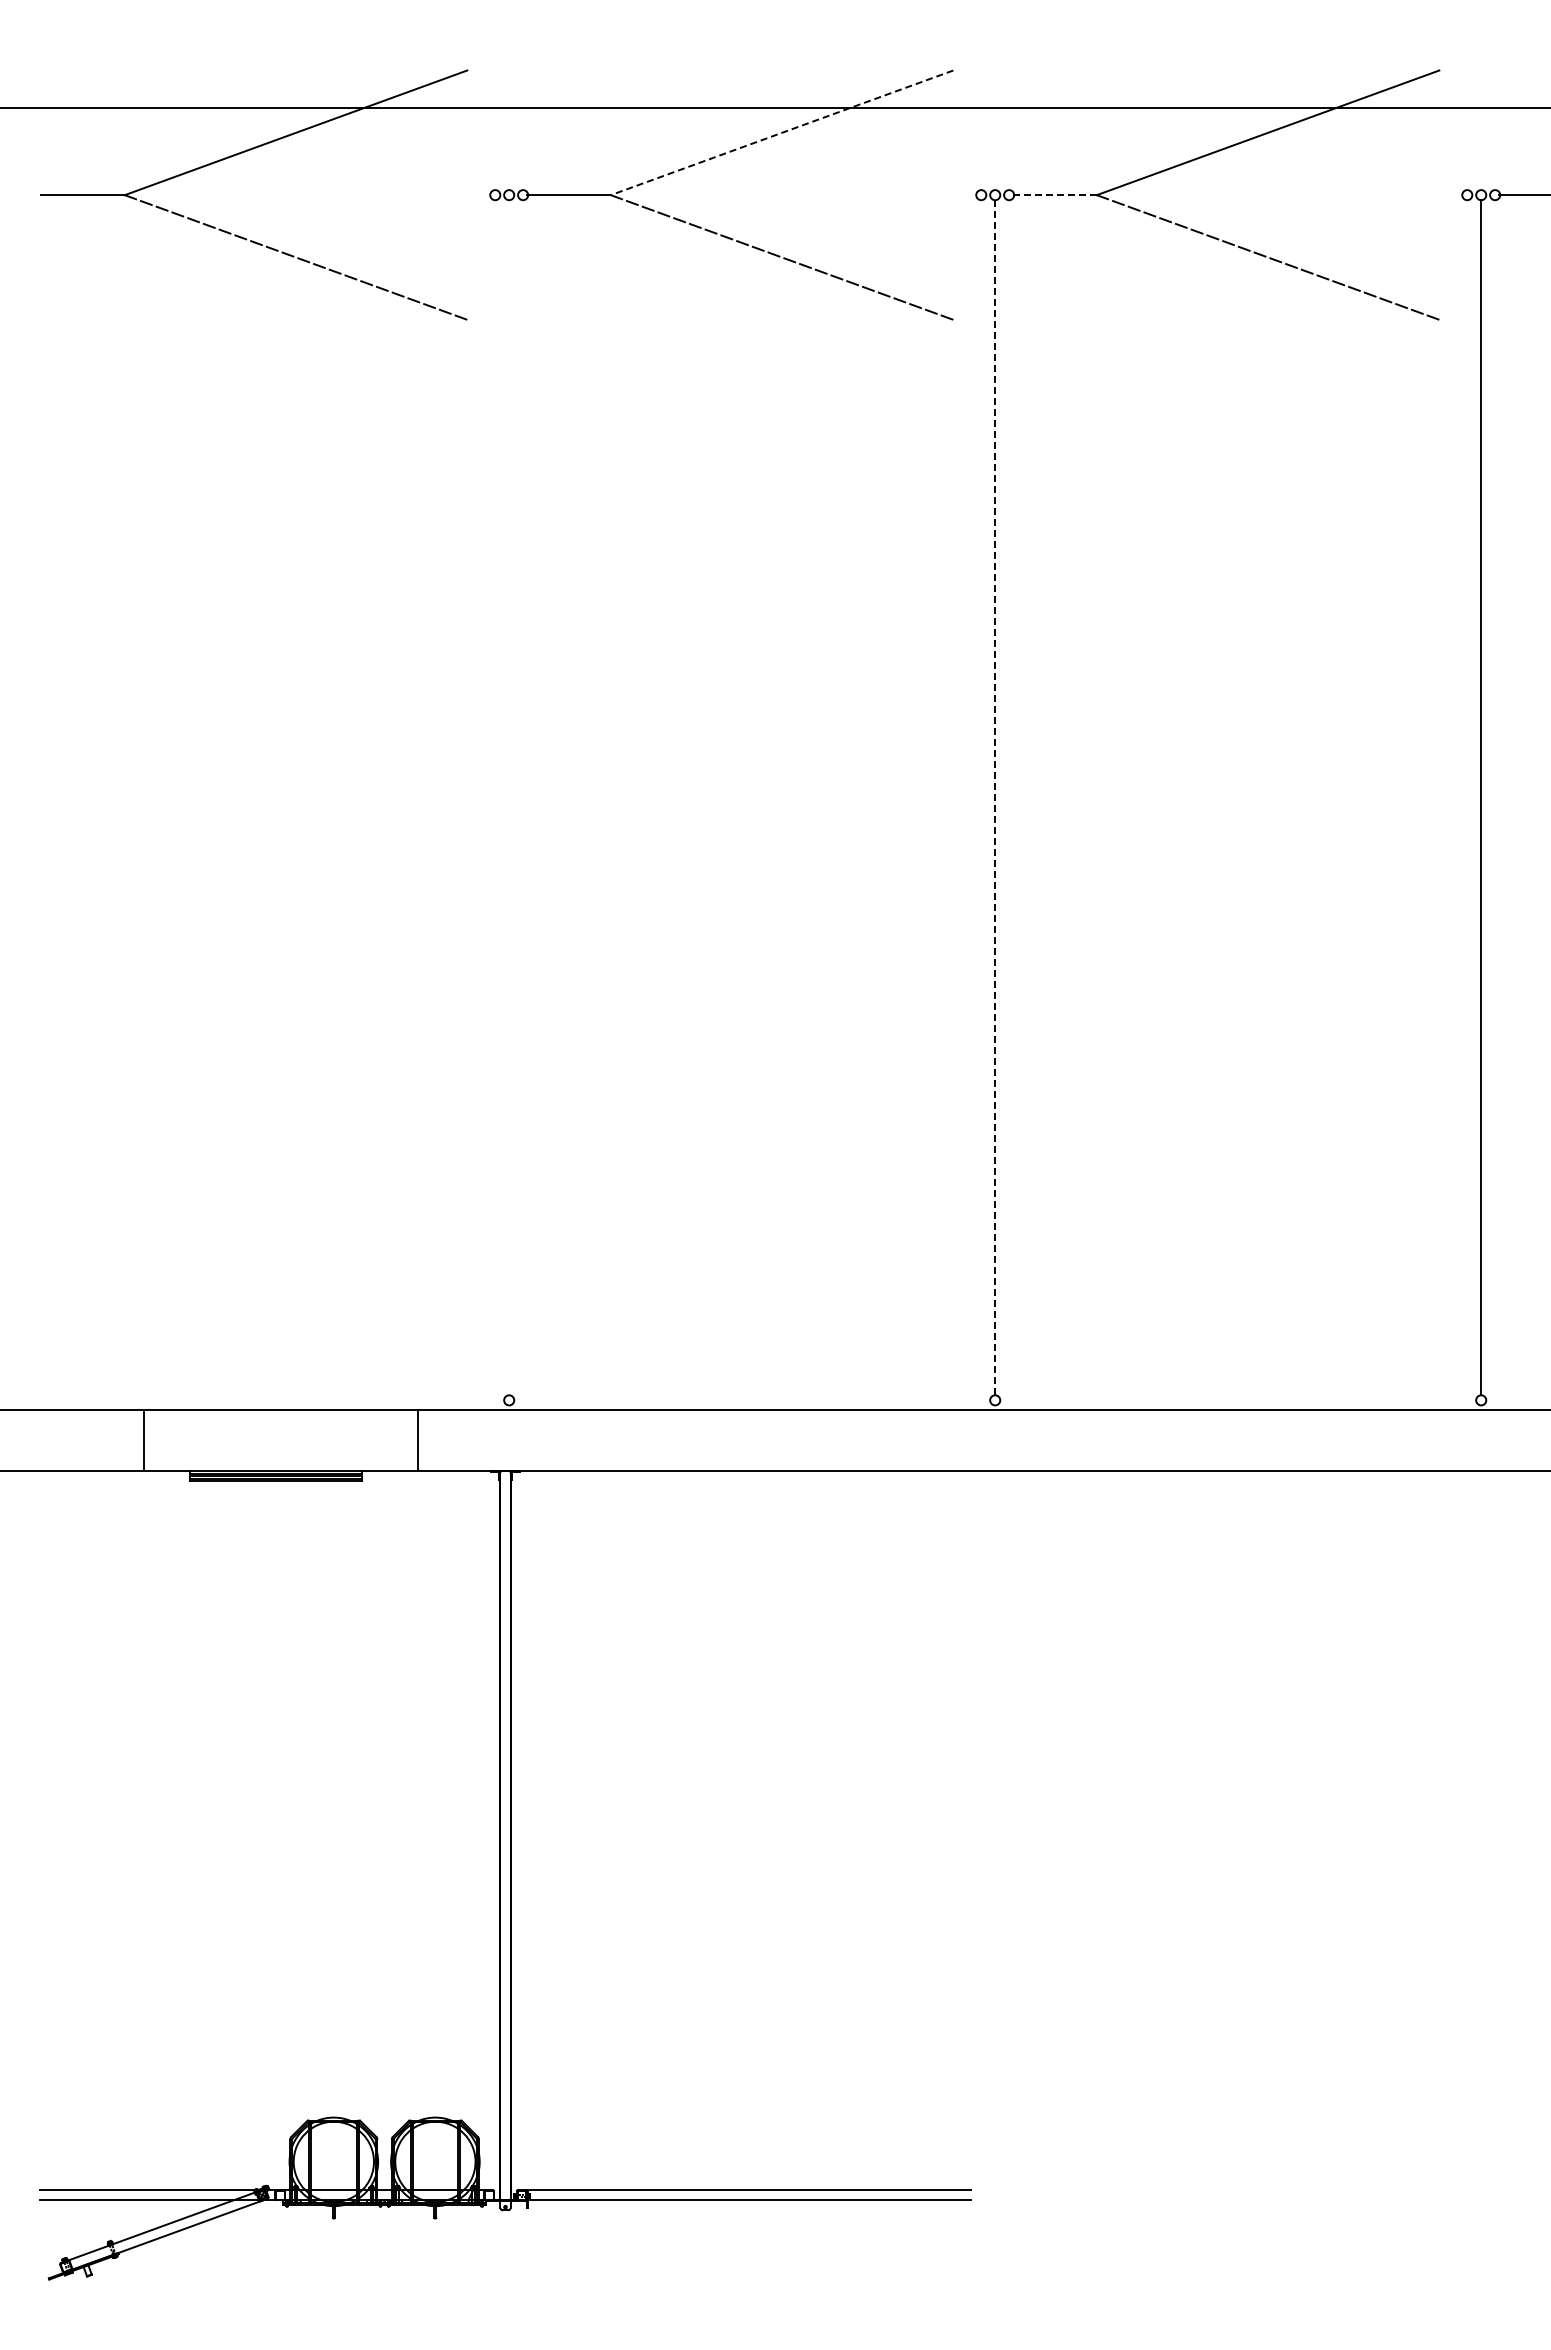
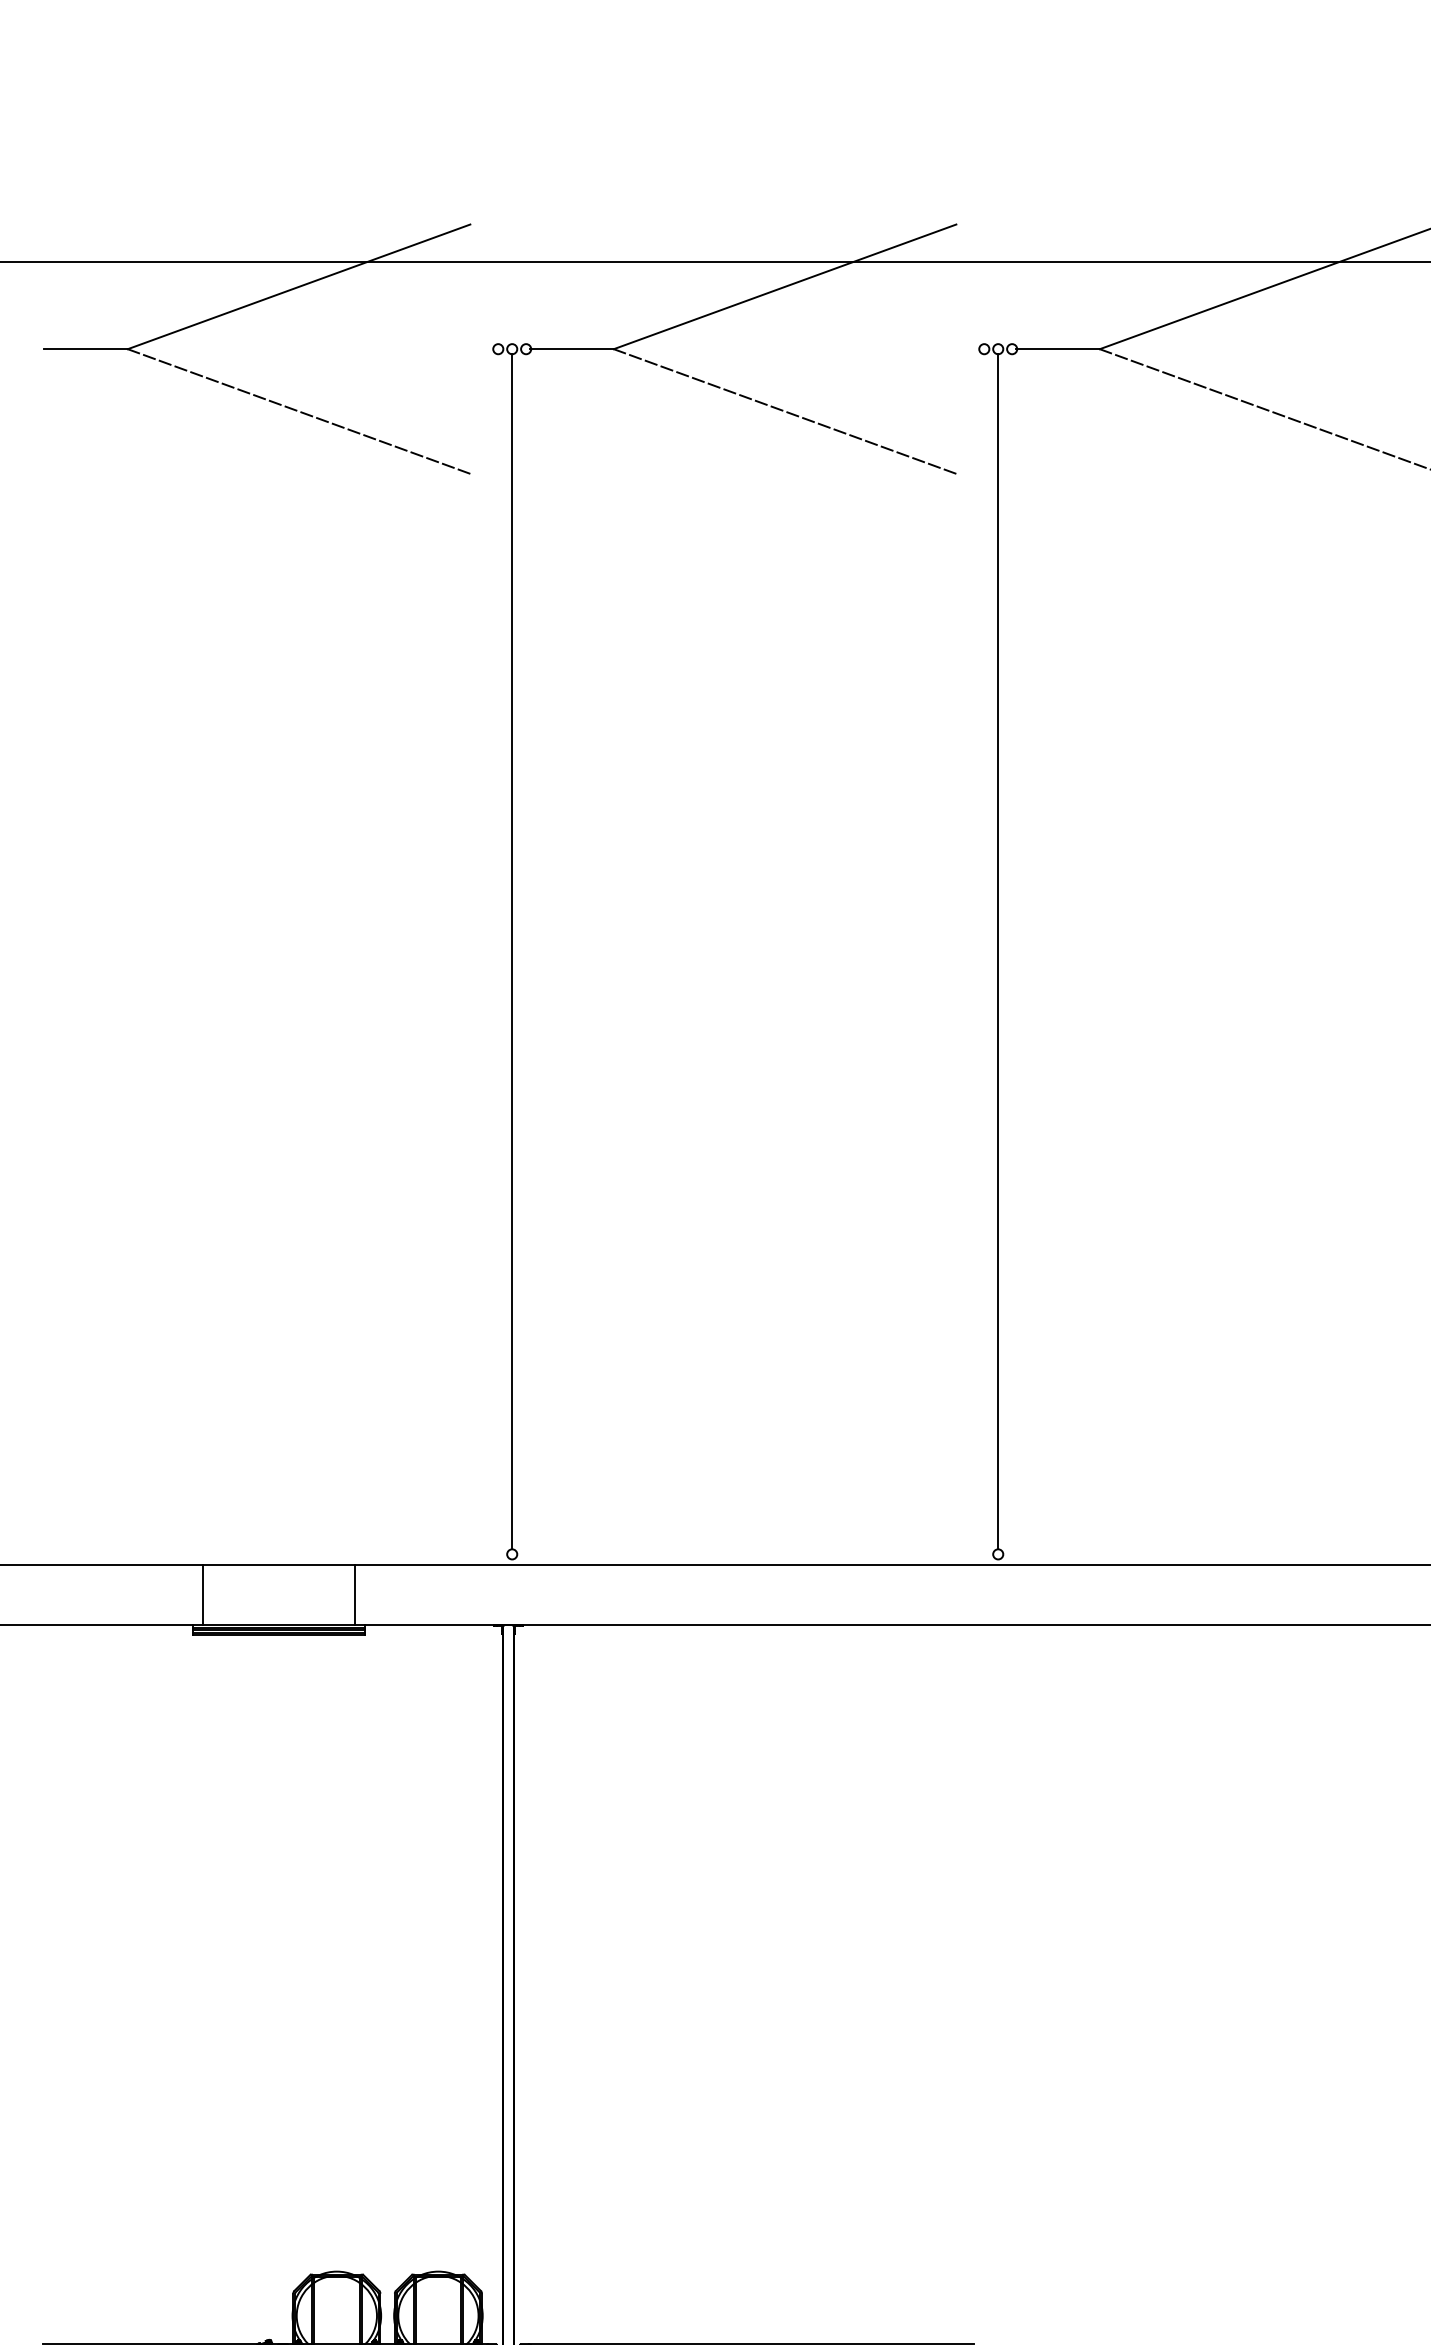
line: (781, 133) -> (784, 287), dashed -> solid
line: (1054, 195) -> (1057, 349), dashed -> solid
line: (509, 797) -> (512, 951), added
line: (995, 797) -> (998, 951), dashed -> solid
line: (144, 1440) -> (203, 1594), moved
line: (418, 1440) -> (355, 1594), moved

